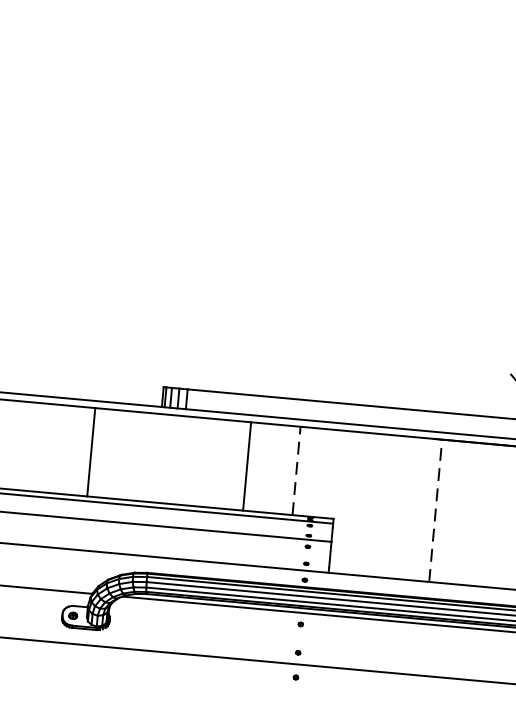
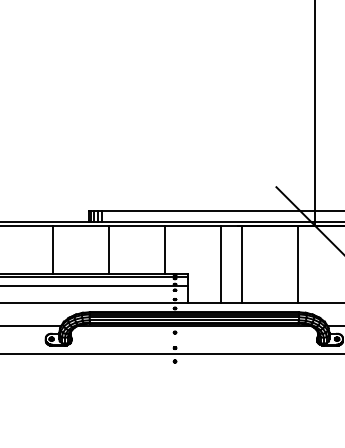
line: (247, 465) -> (109, 249), moved
line: (297, 470) -> (165, 249), dashed -> solid
line: (397, 507) -> (221, 264), added
line: (435, 510) -> (242, 264), dashed -> solid

